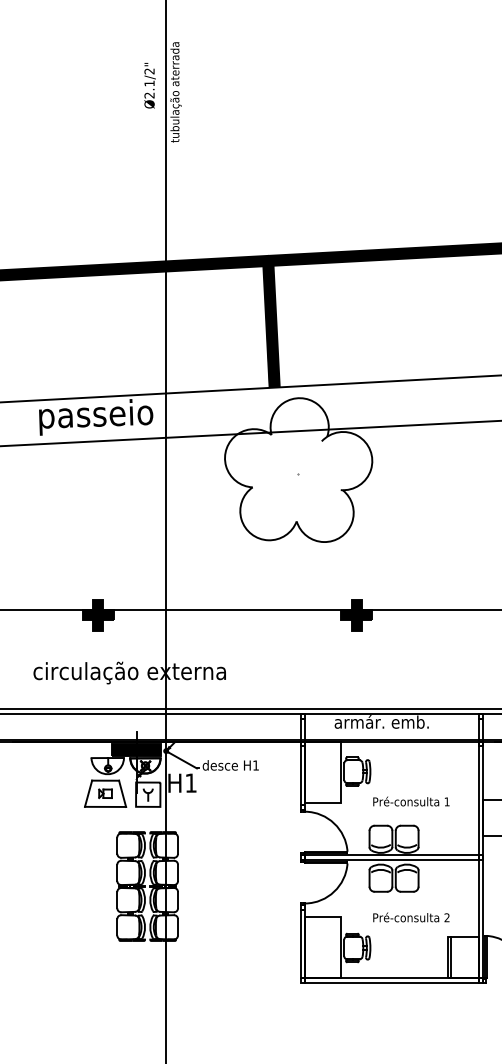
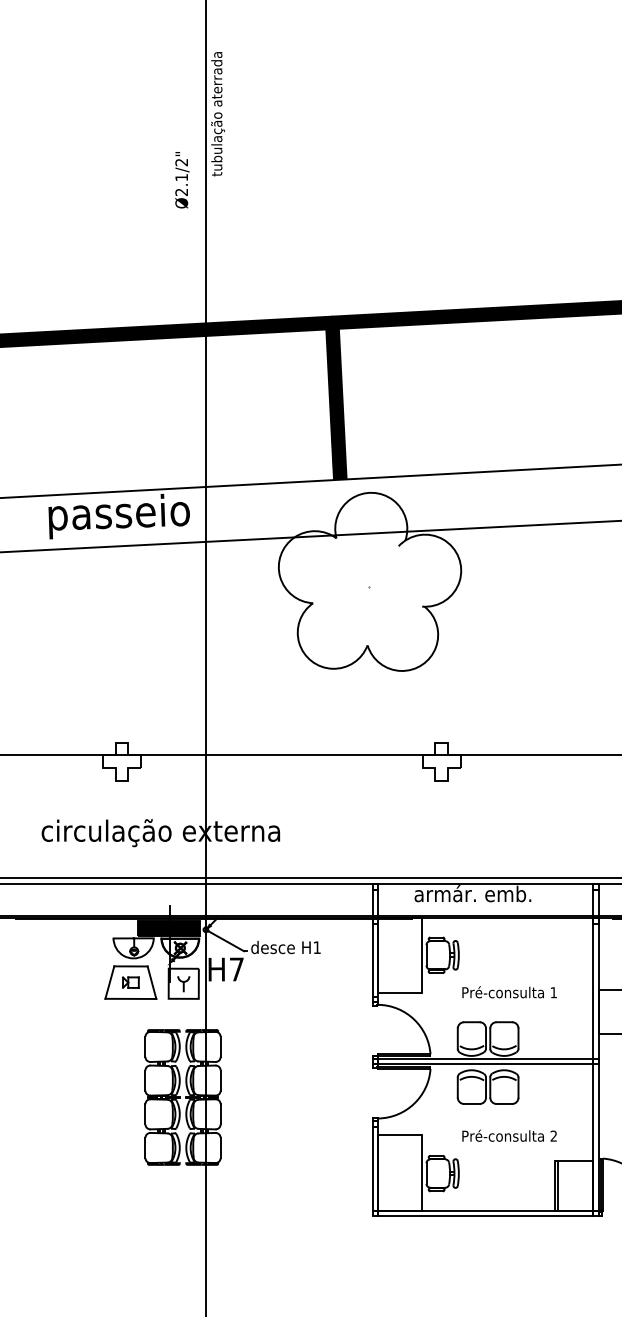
text: (149, 85) -> (181, 179), moved
fill: (98, 615) -> (122, 761), removed
fill: (356, 615) -> (441, 761), removed
text: (190, 782) -> (236, 968), H1 -> H7

